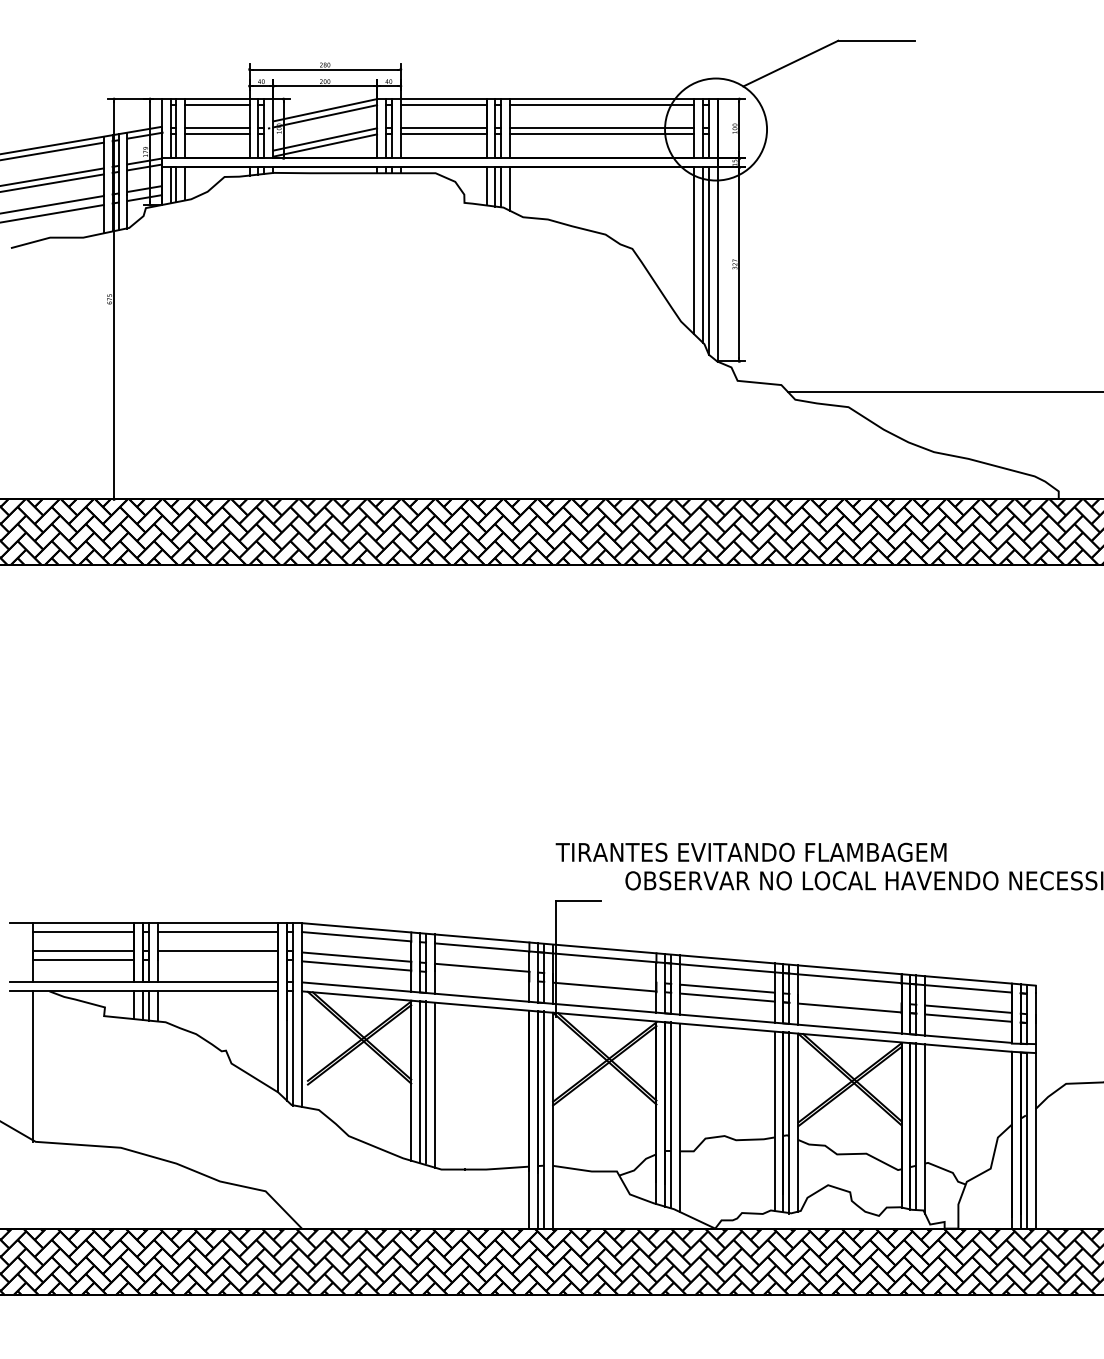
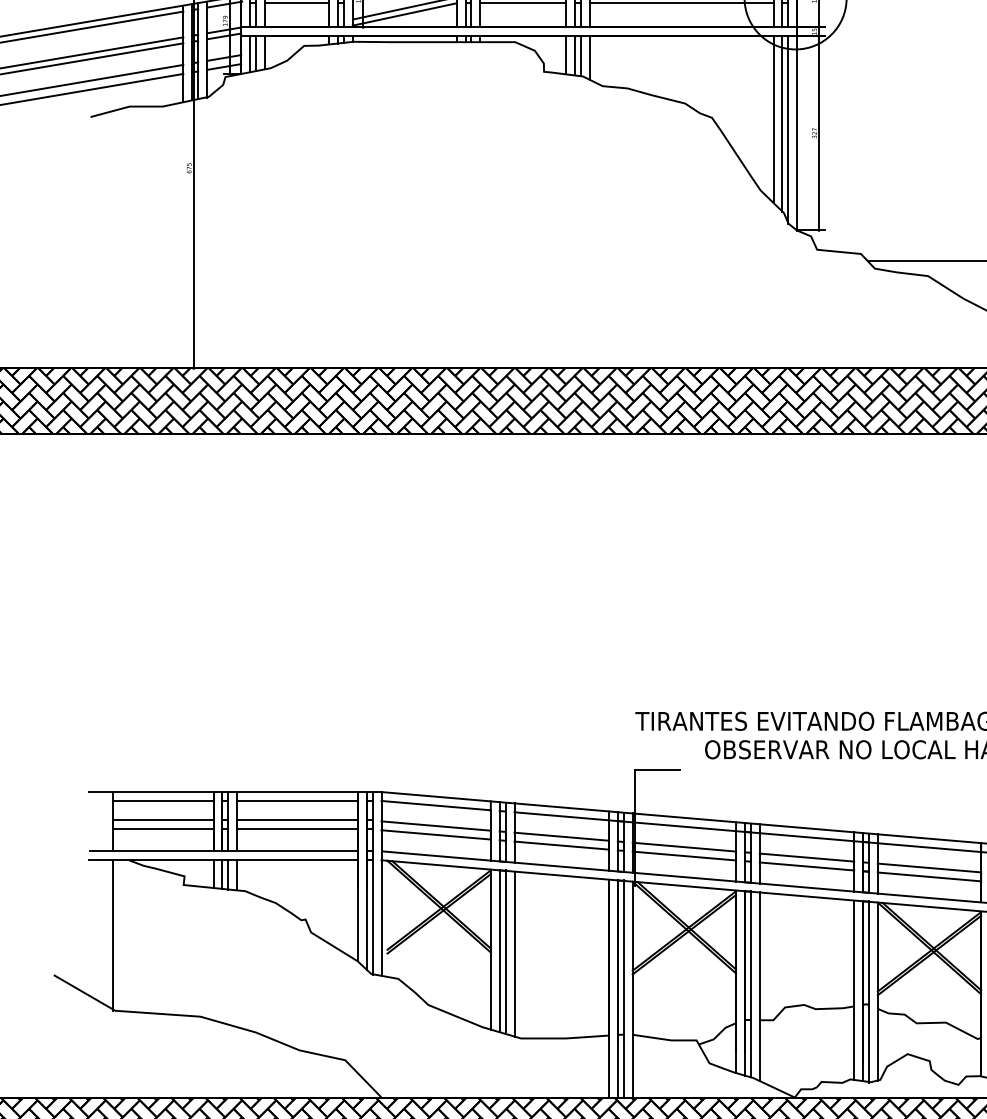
line: (217, 959) -> (297, 828), added
line: (481, 976) -> (561, 845), added
line: (604, 977) -> (684, 846), added
line: (849, 998) -> (929, 867), added

